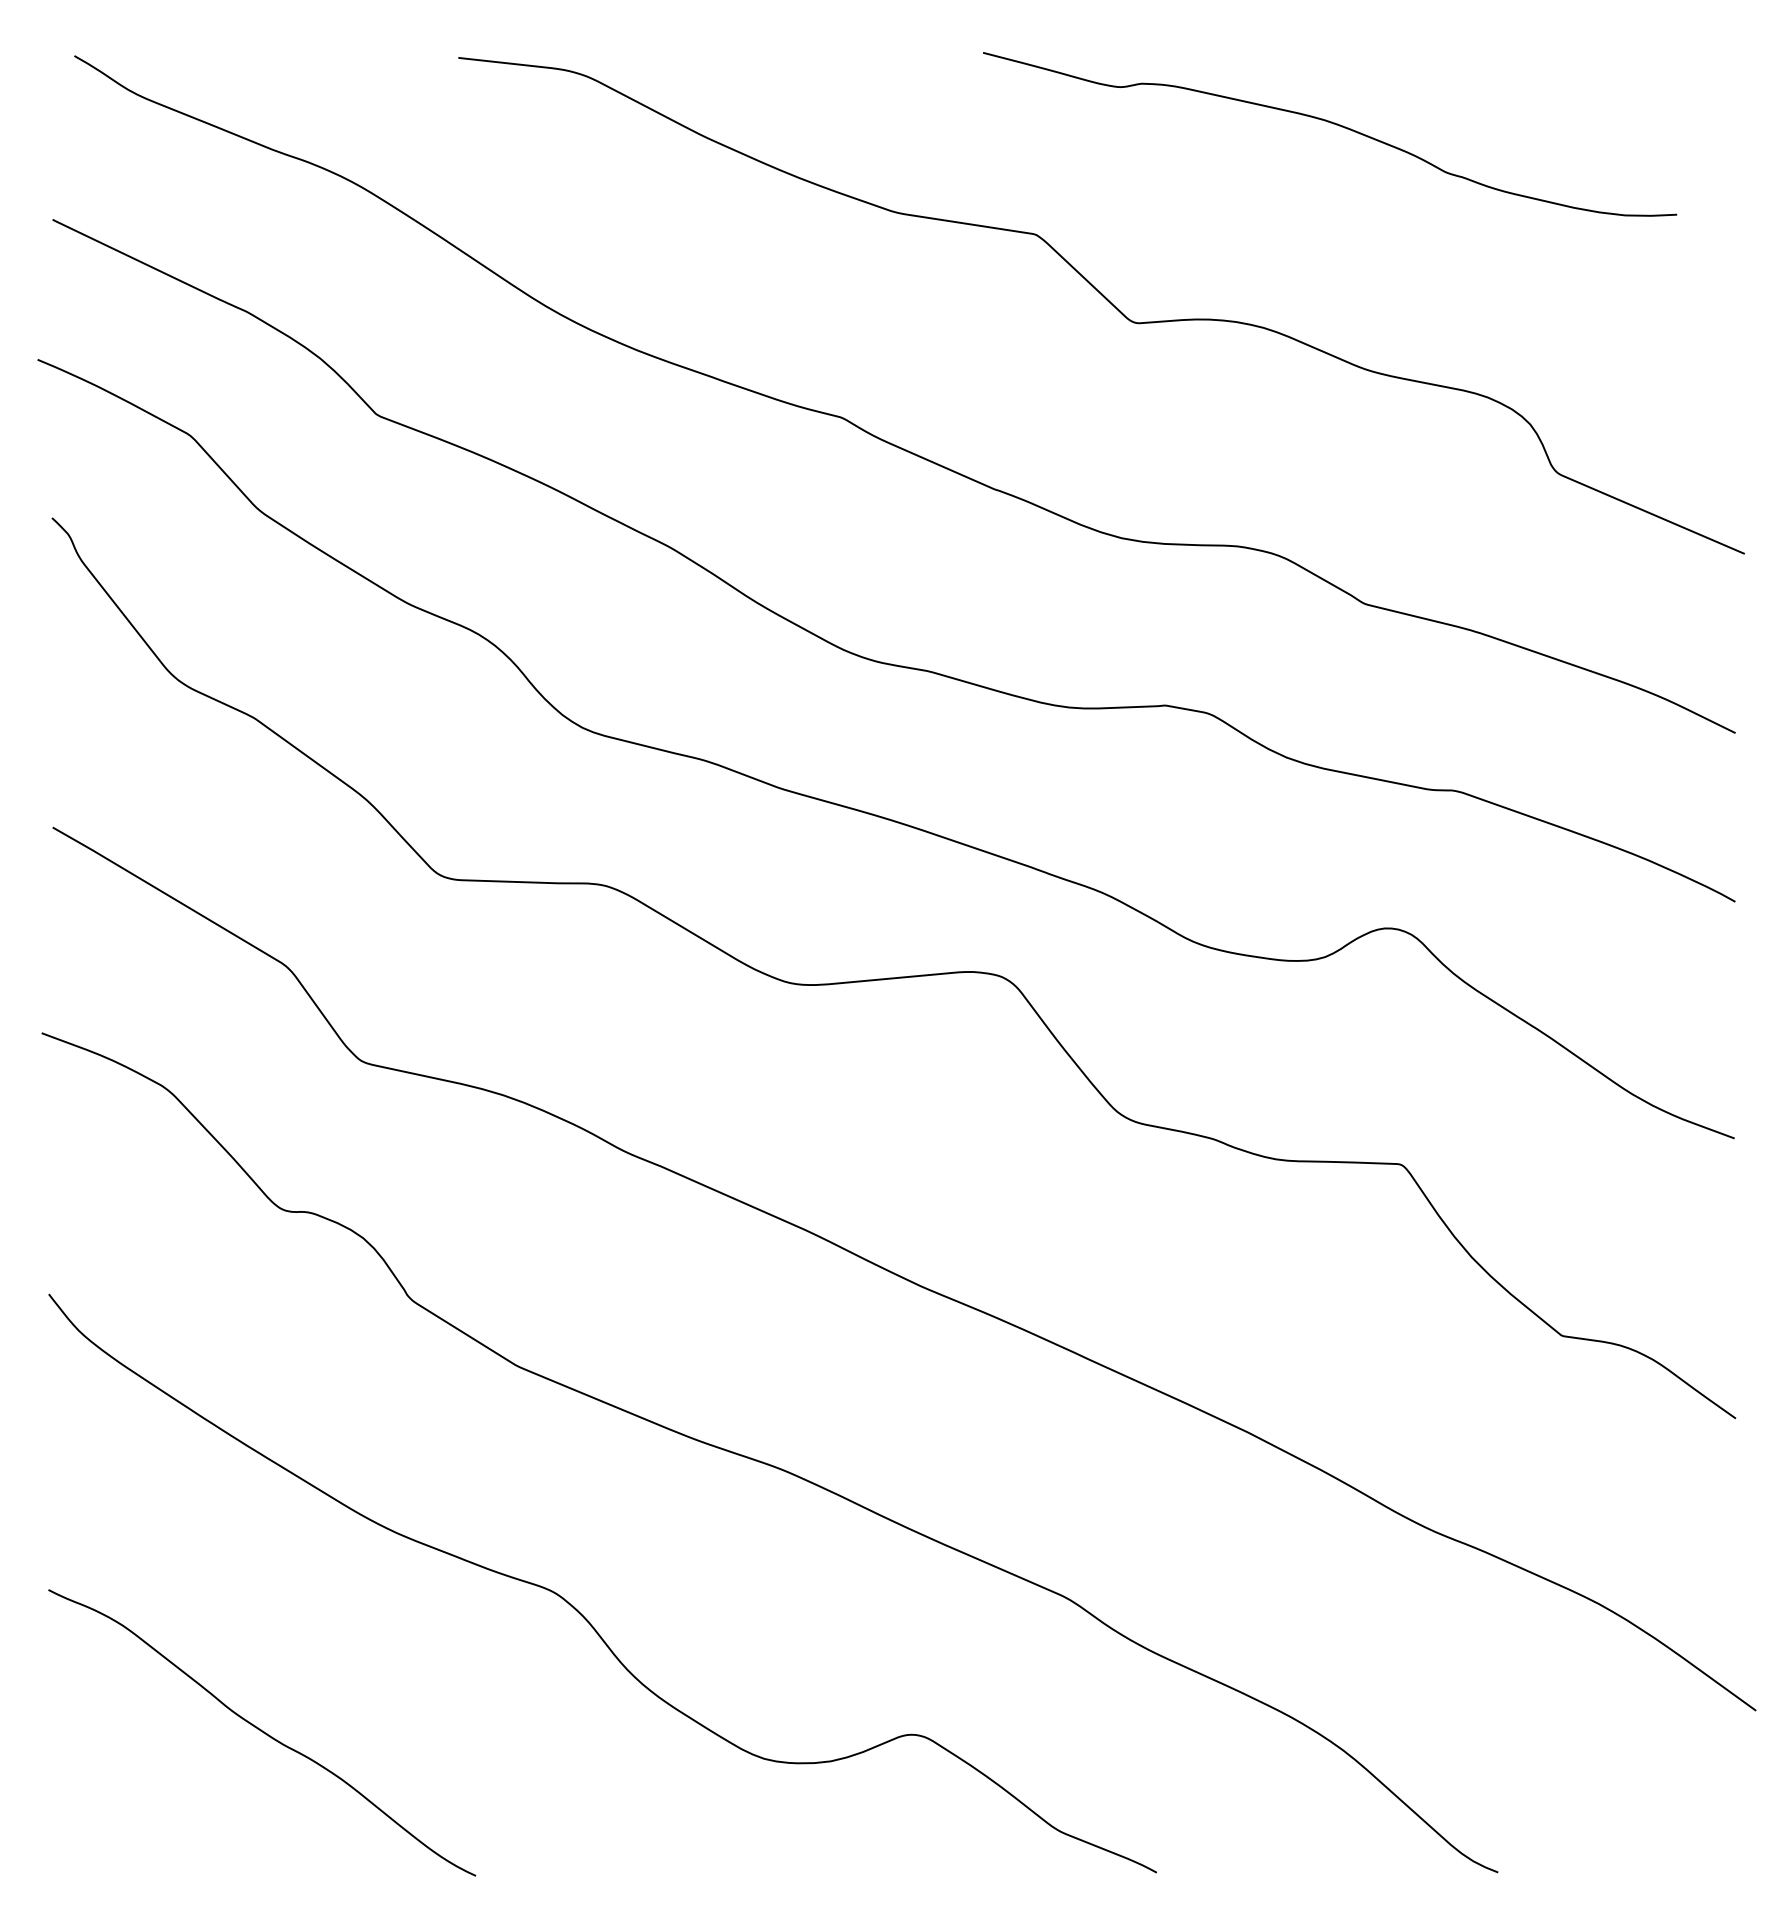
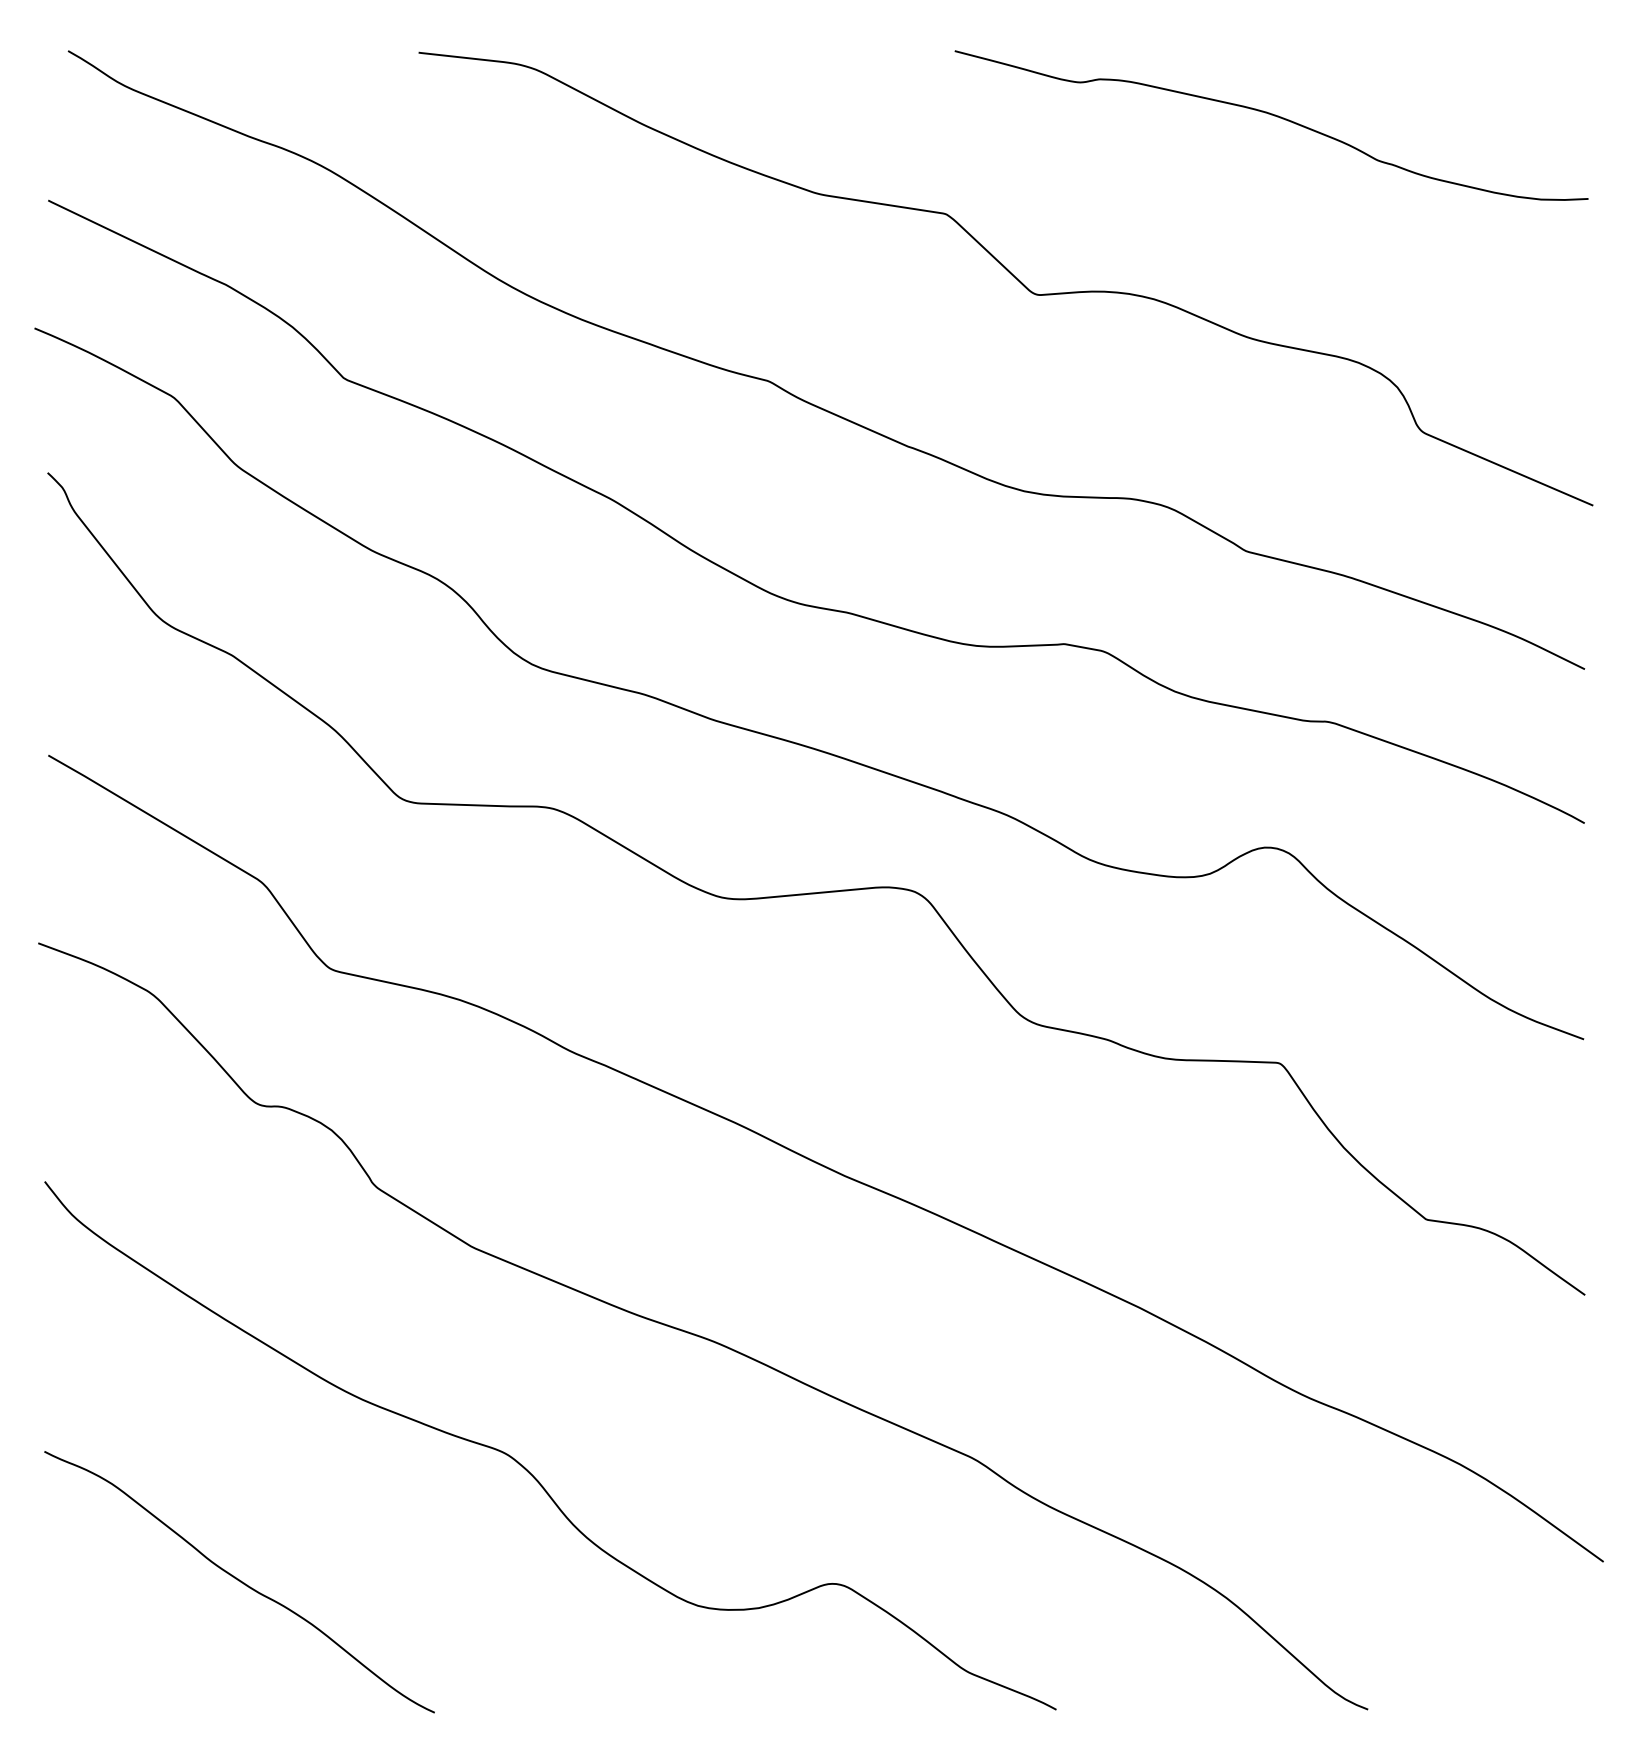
curve: (1333, 124) -> (1274, 116), moved

